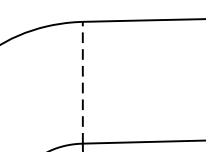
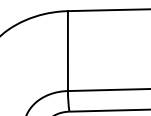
line: (82, 83) -> (67, 51), dashed -> solid

